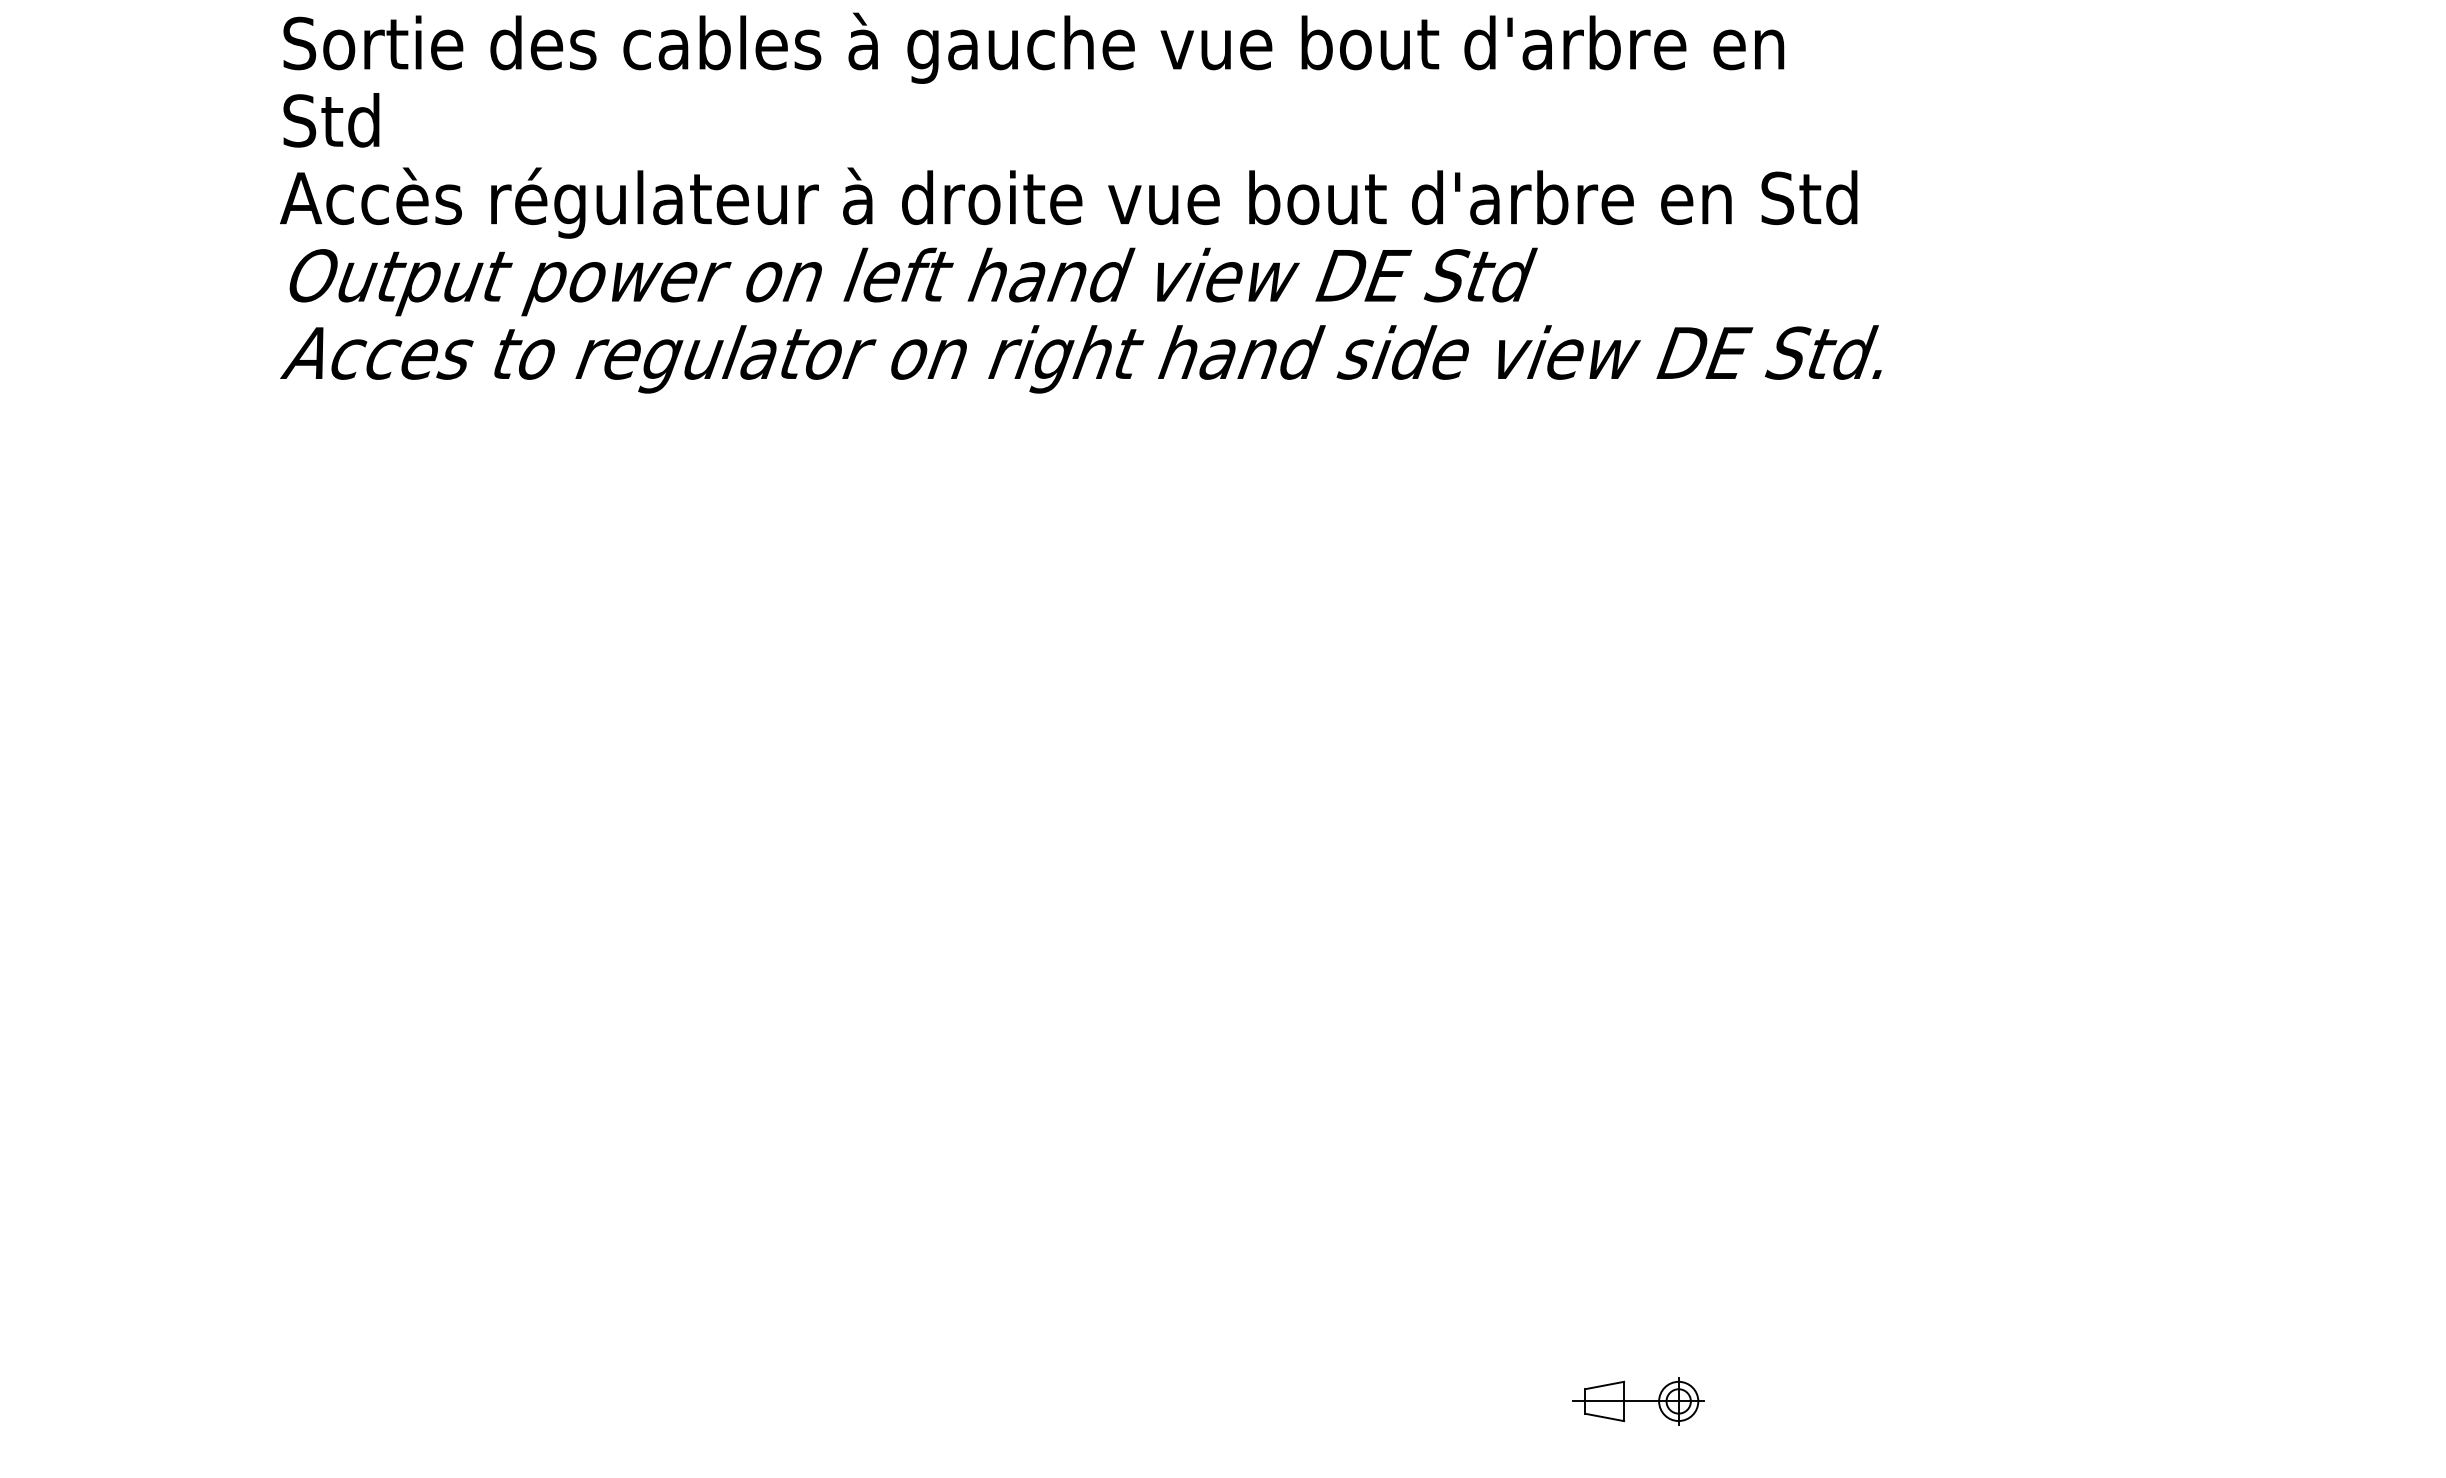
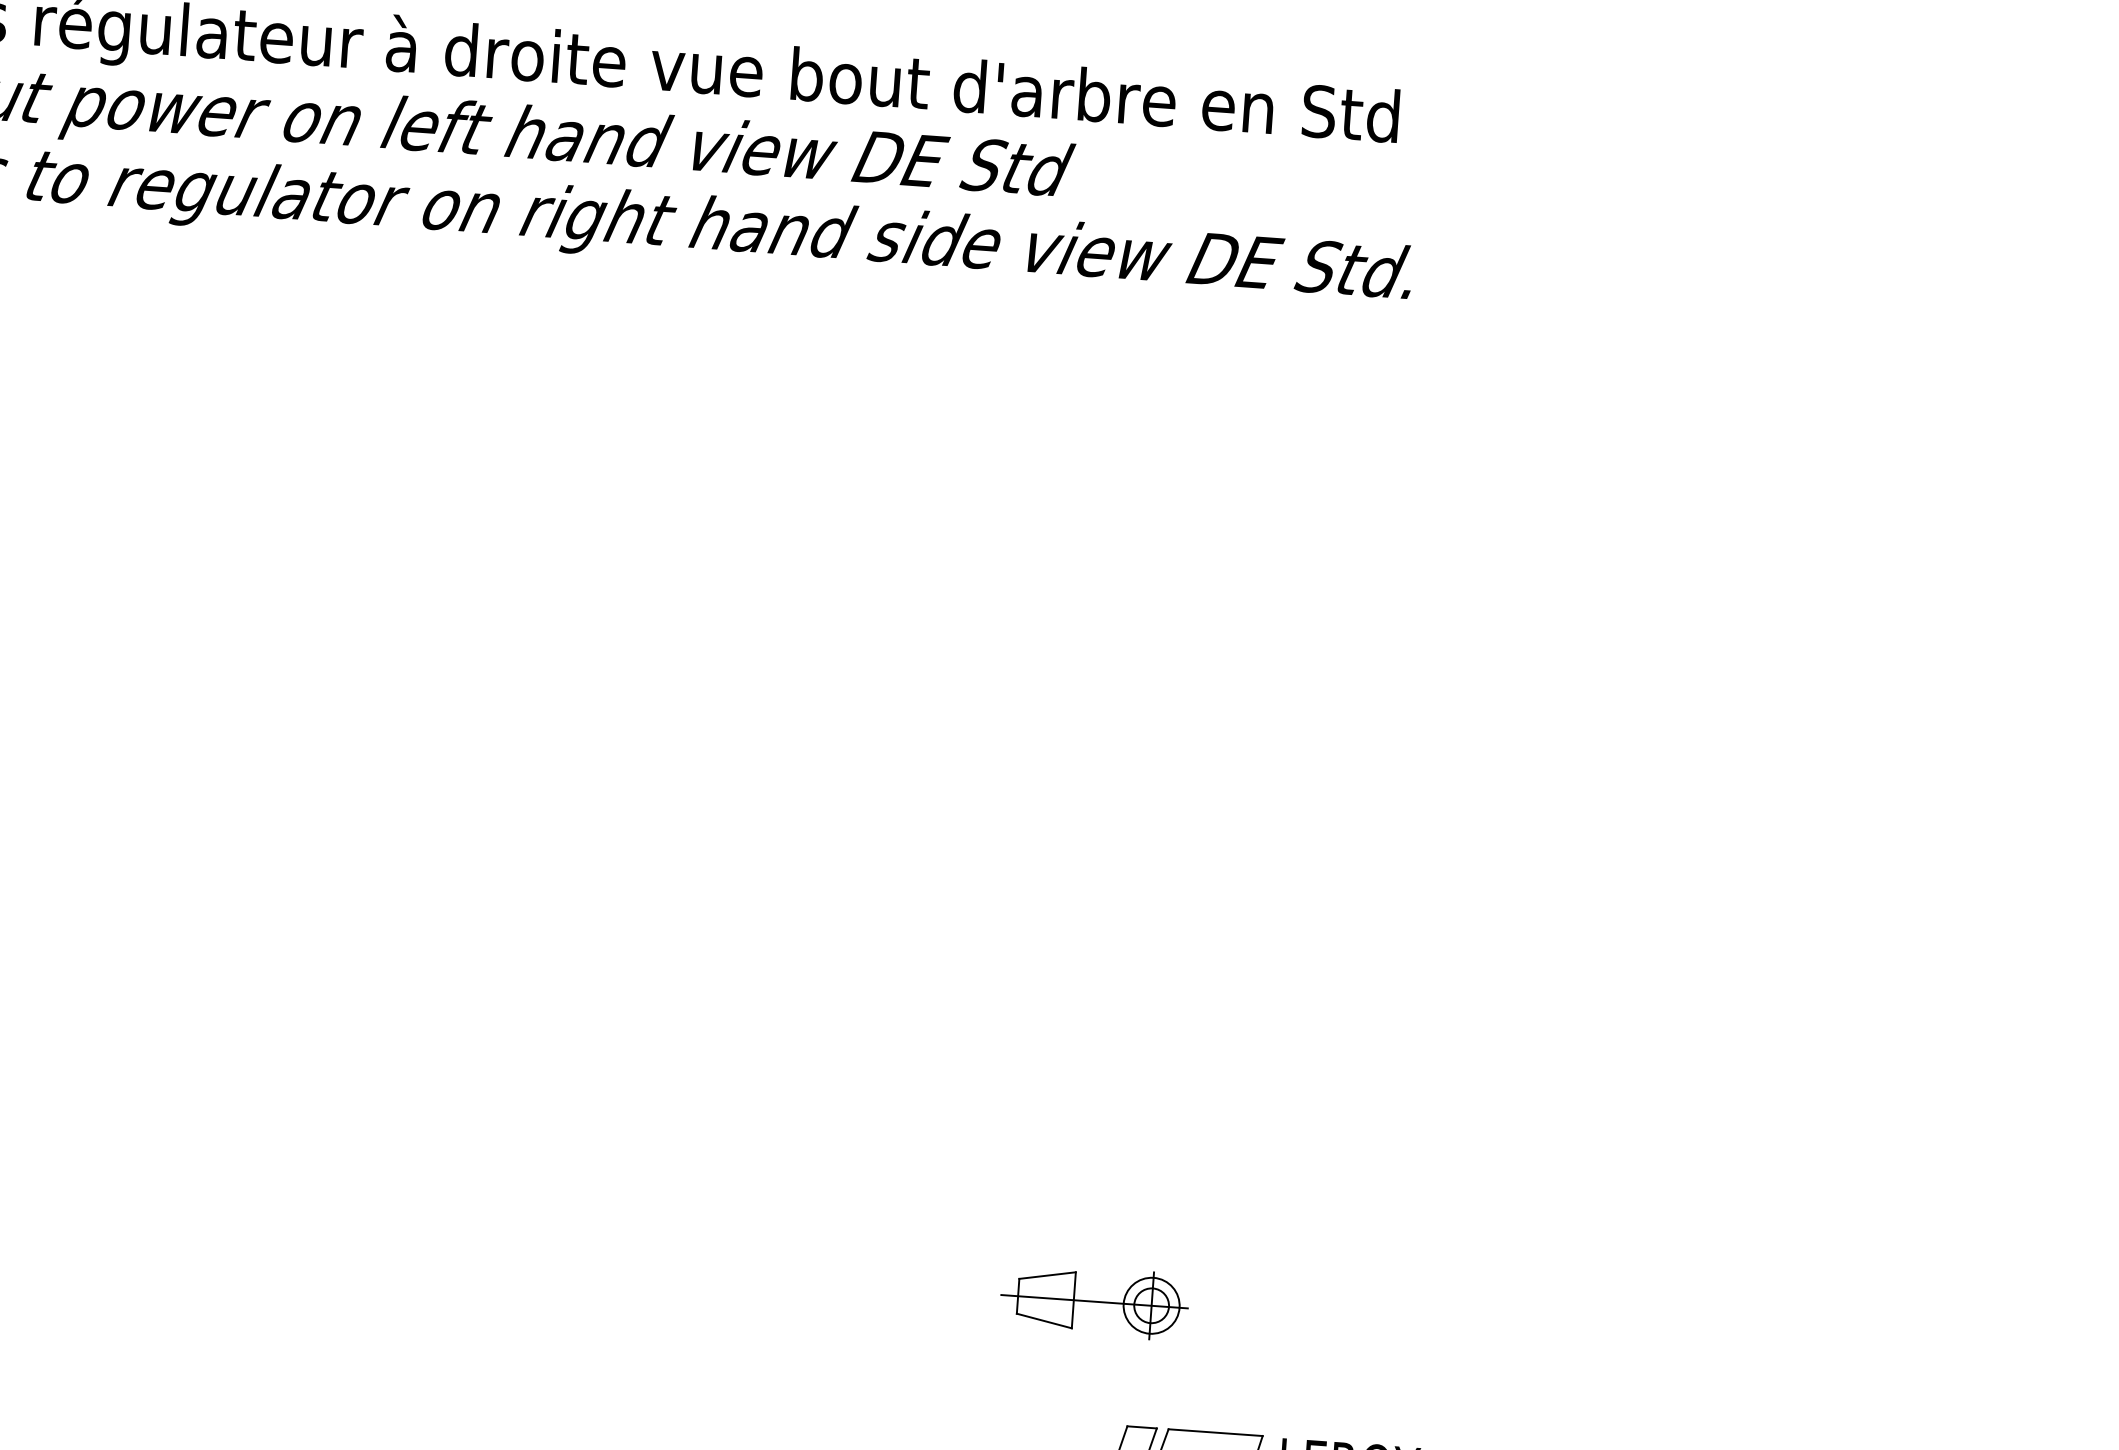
part: (1638, 1401) -> (1094, 1301), size x1.43

